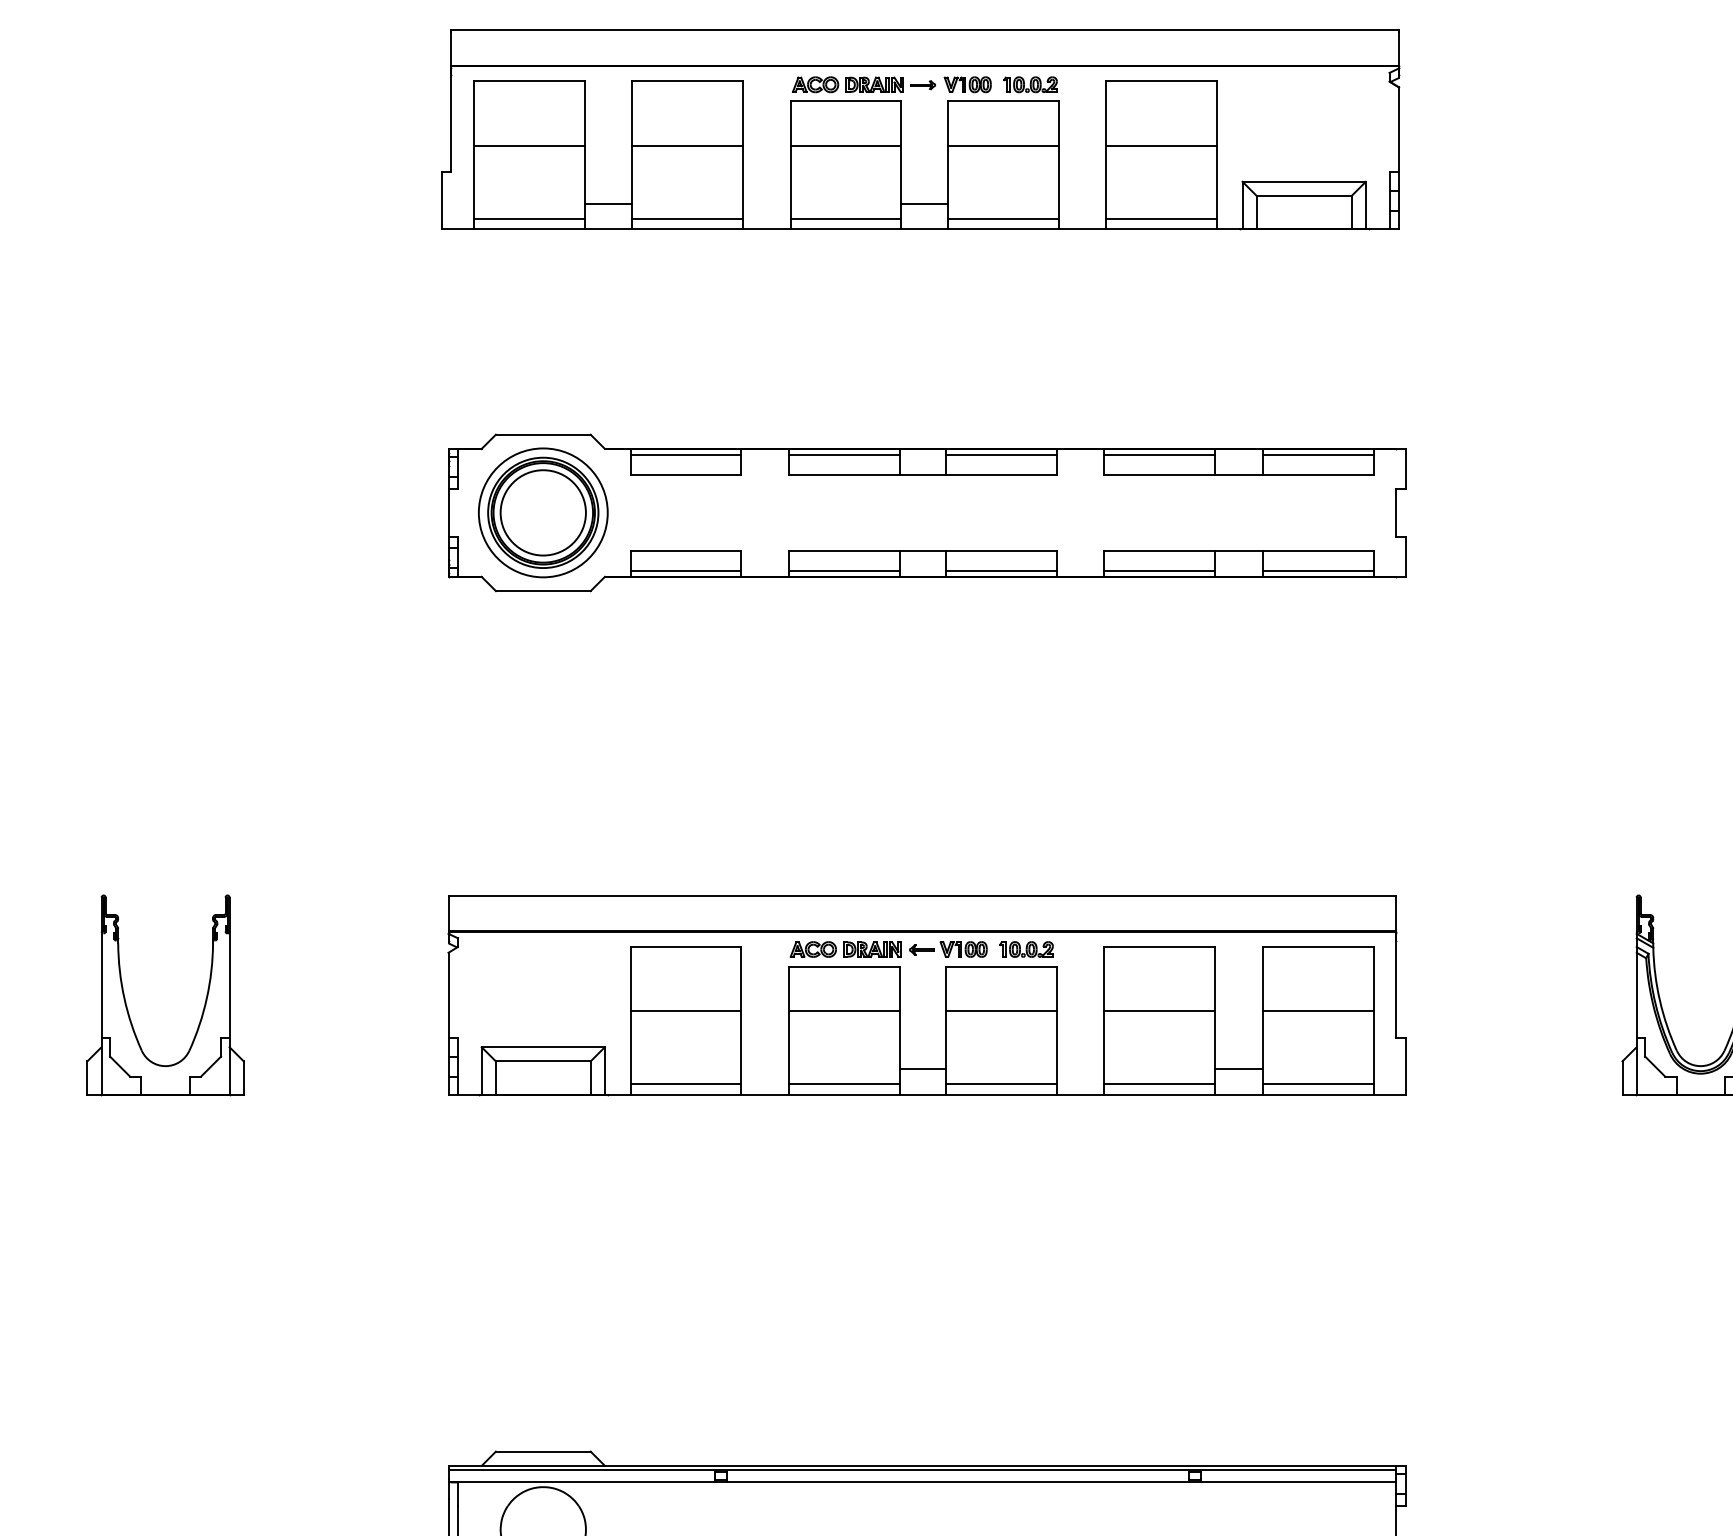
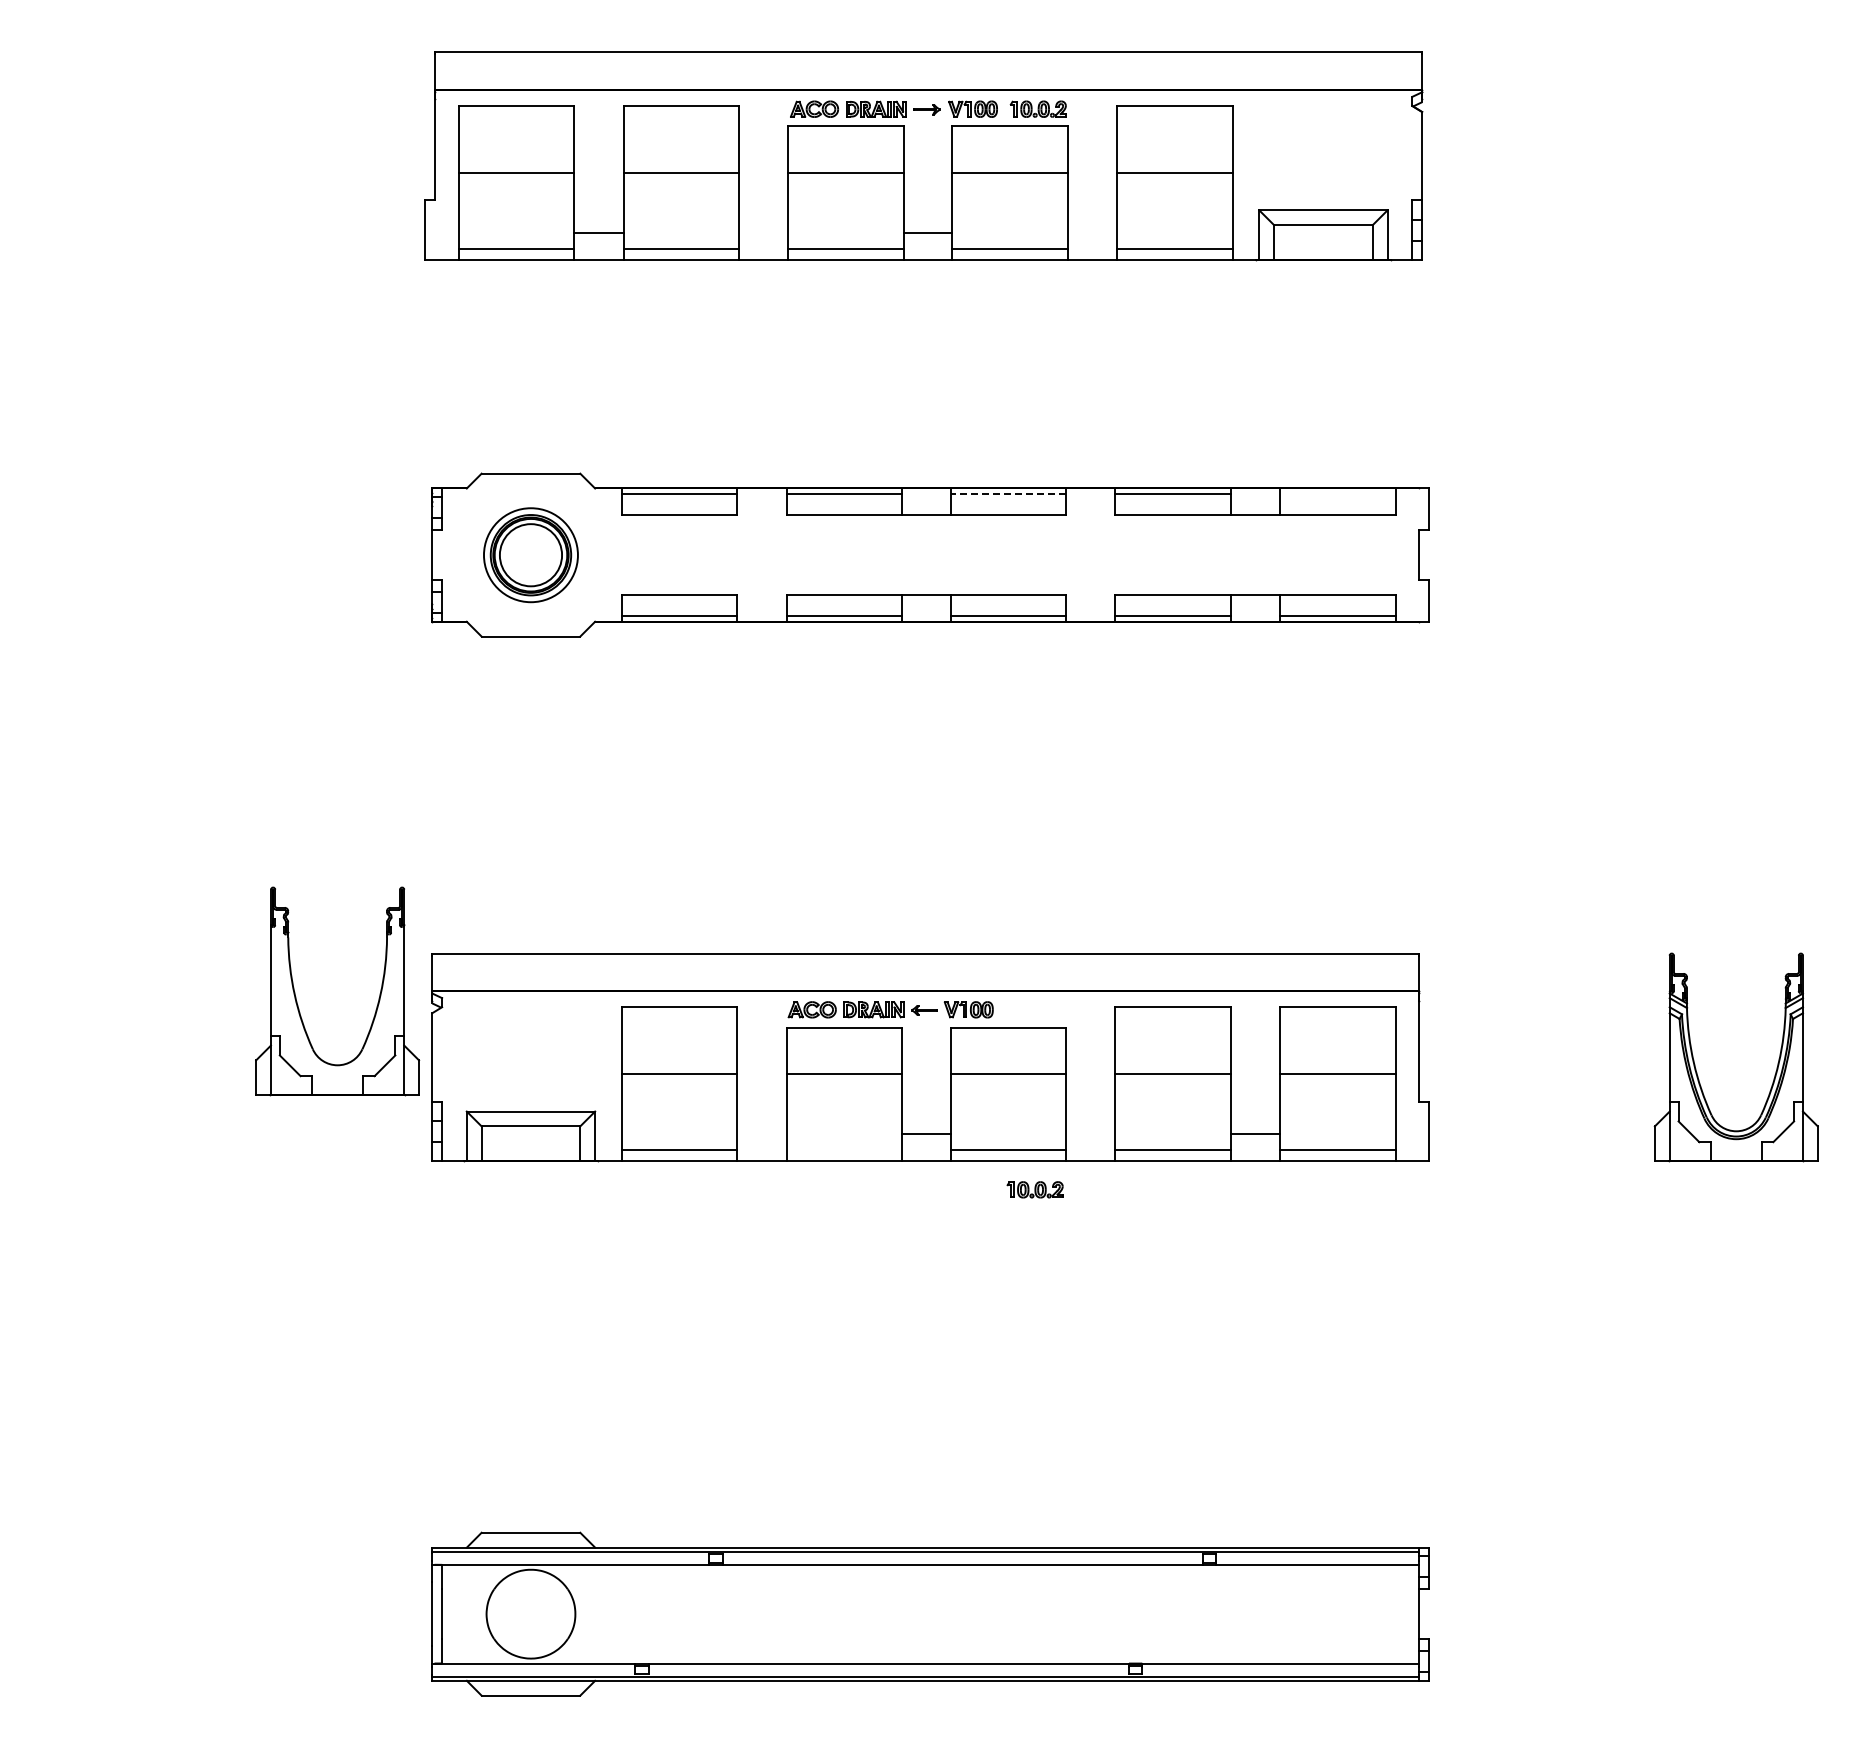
line: (1001, 454) -> (1008, 494), solid -> dashed
line: (1317, 454) -> (1337, 494), removed
part: (542, 513) -> (530, 555), size x0.7
part: (1025, 949) -> (1034, 1189), moved
part: (127, 1004) -> (297, 1001), moved
line: (844, 1084) -> (844, 1150), removed

